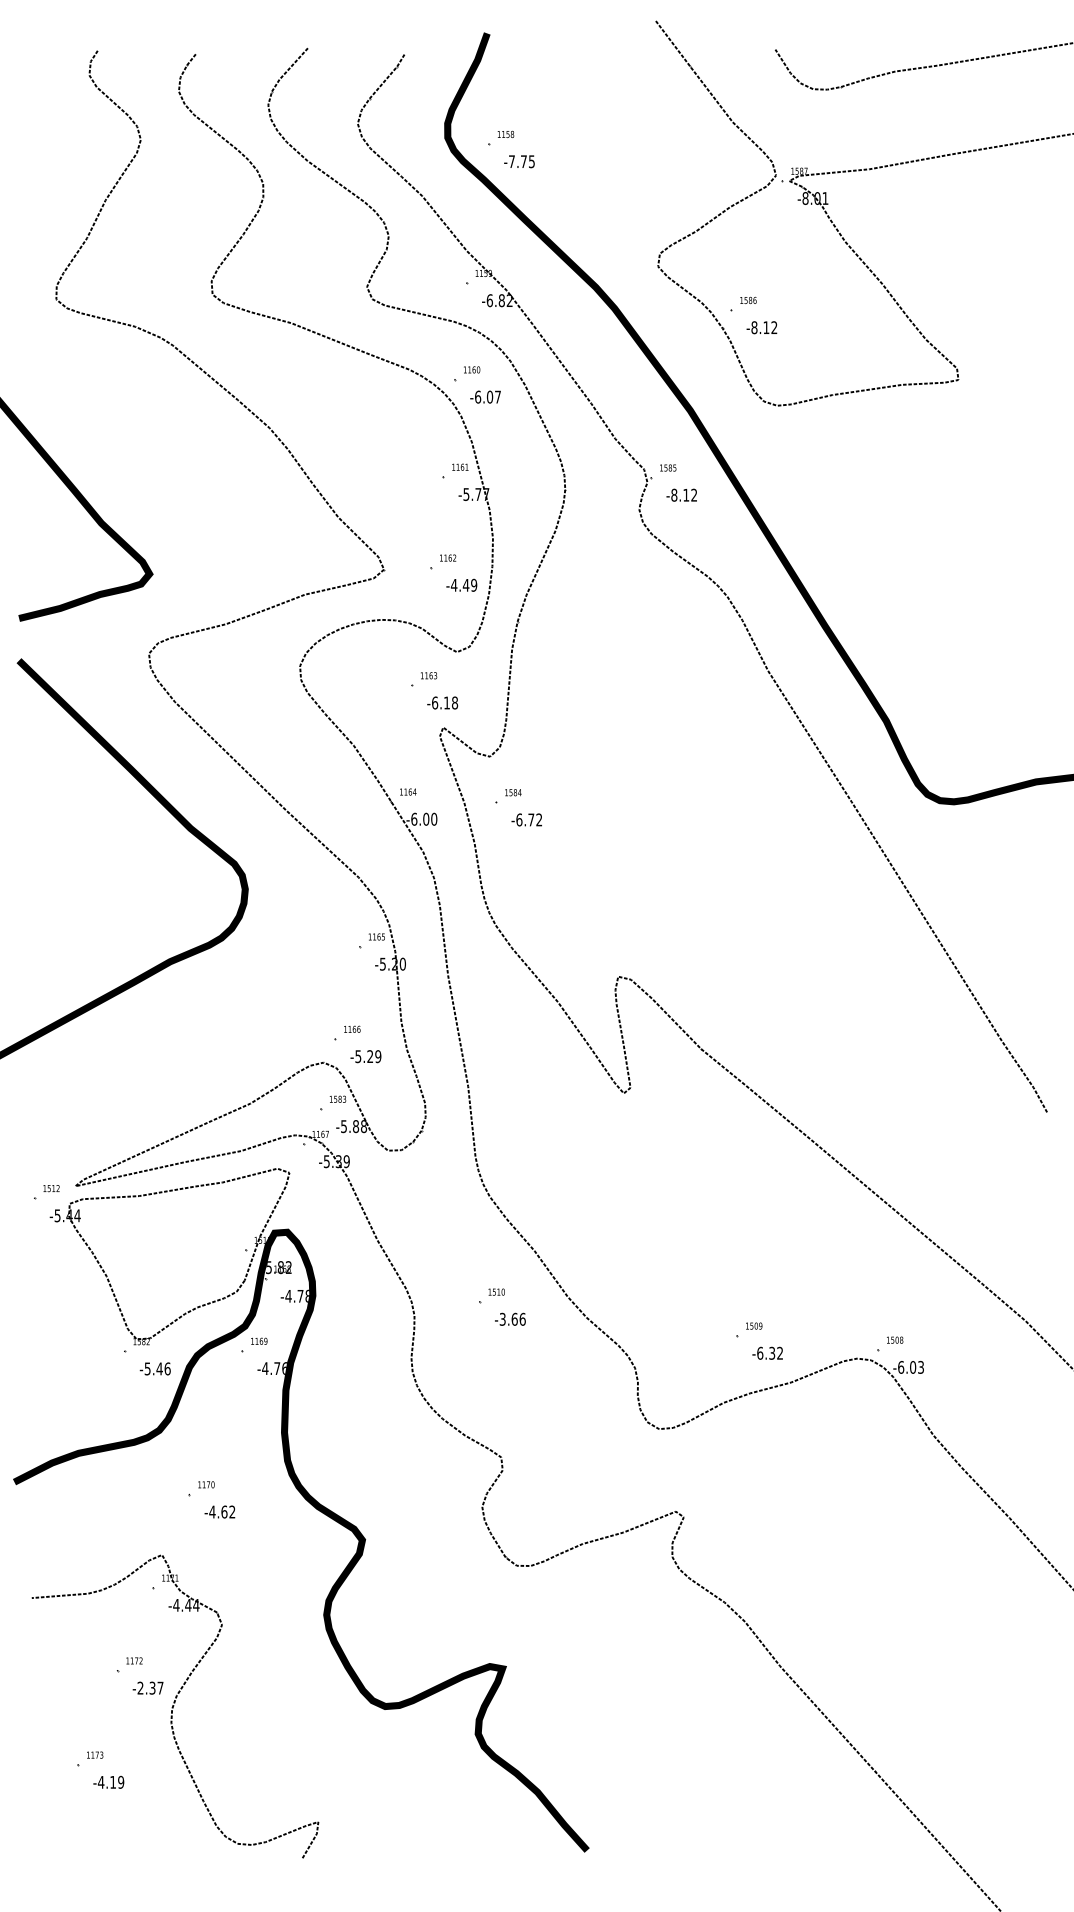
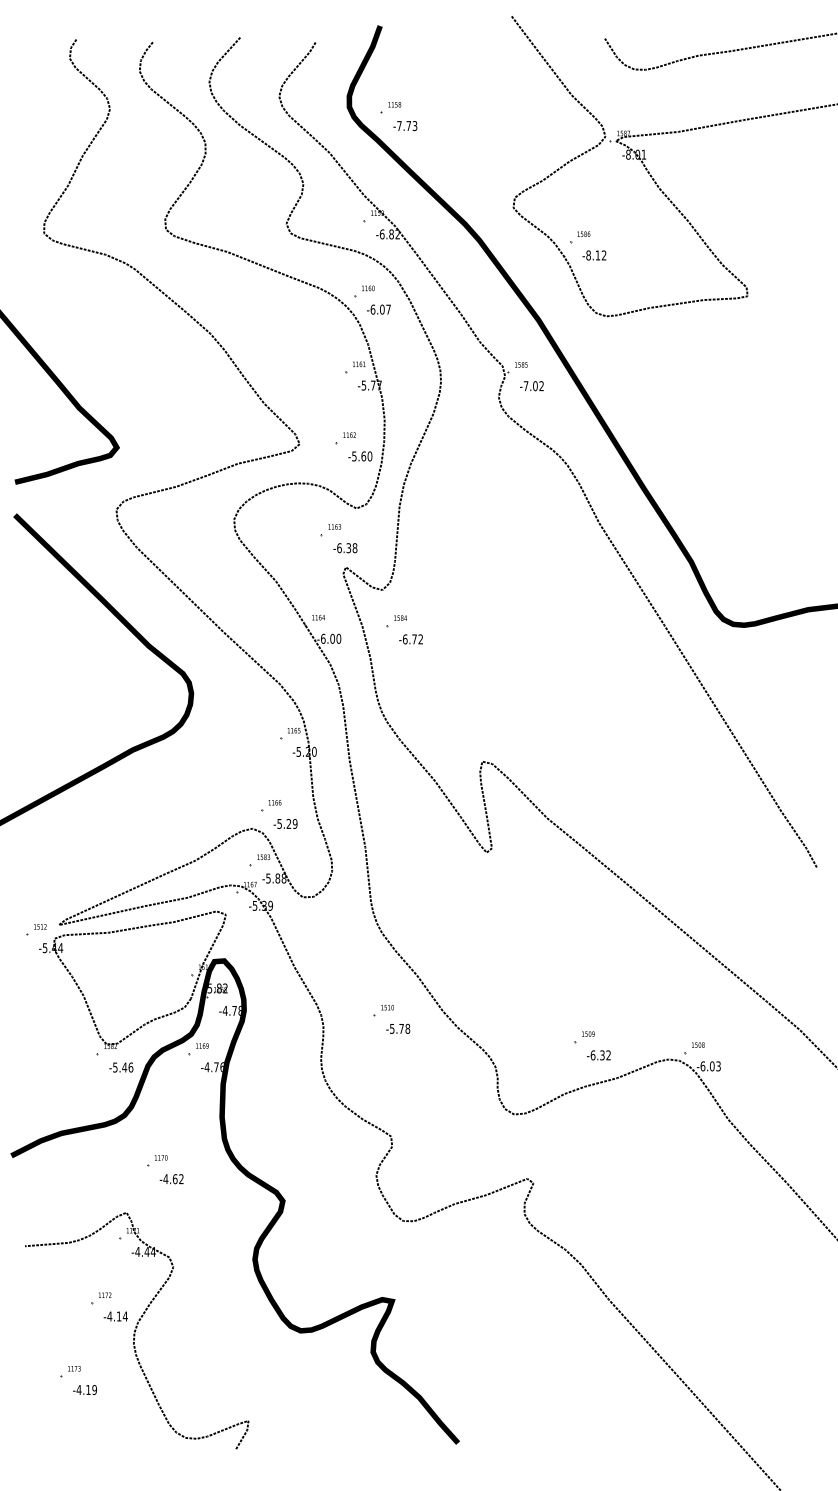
text: (531, 161) -> (414, 125), -7.75 -> -7.73
text: (680, 494) -> (530, 385), -8.12 -> -7.02
text: (463, 584) -> (361, 455), -4.49 -> -5.60
text: (446, 702) -> (348, 547), -6.18 -> -6.38
text: (512, 1318) -> (399, 1028), -3.66 -> -5.78
text: (150, 1687) -> (117, 1315), -2.37 -> -4.14

